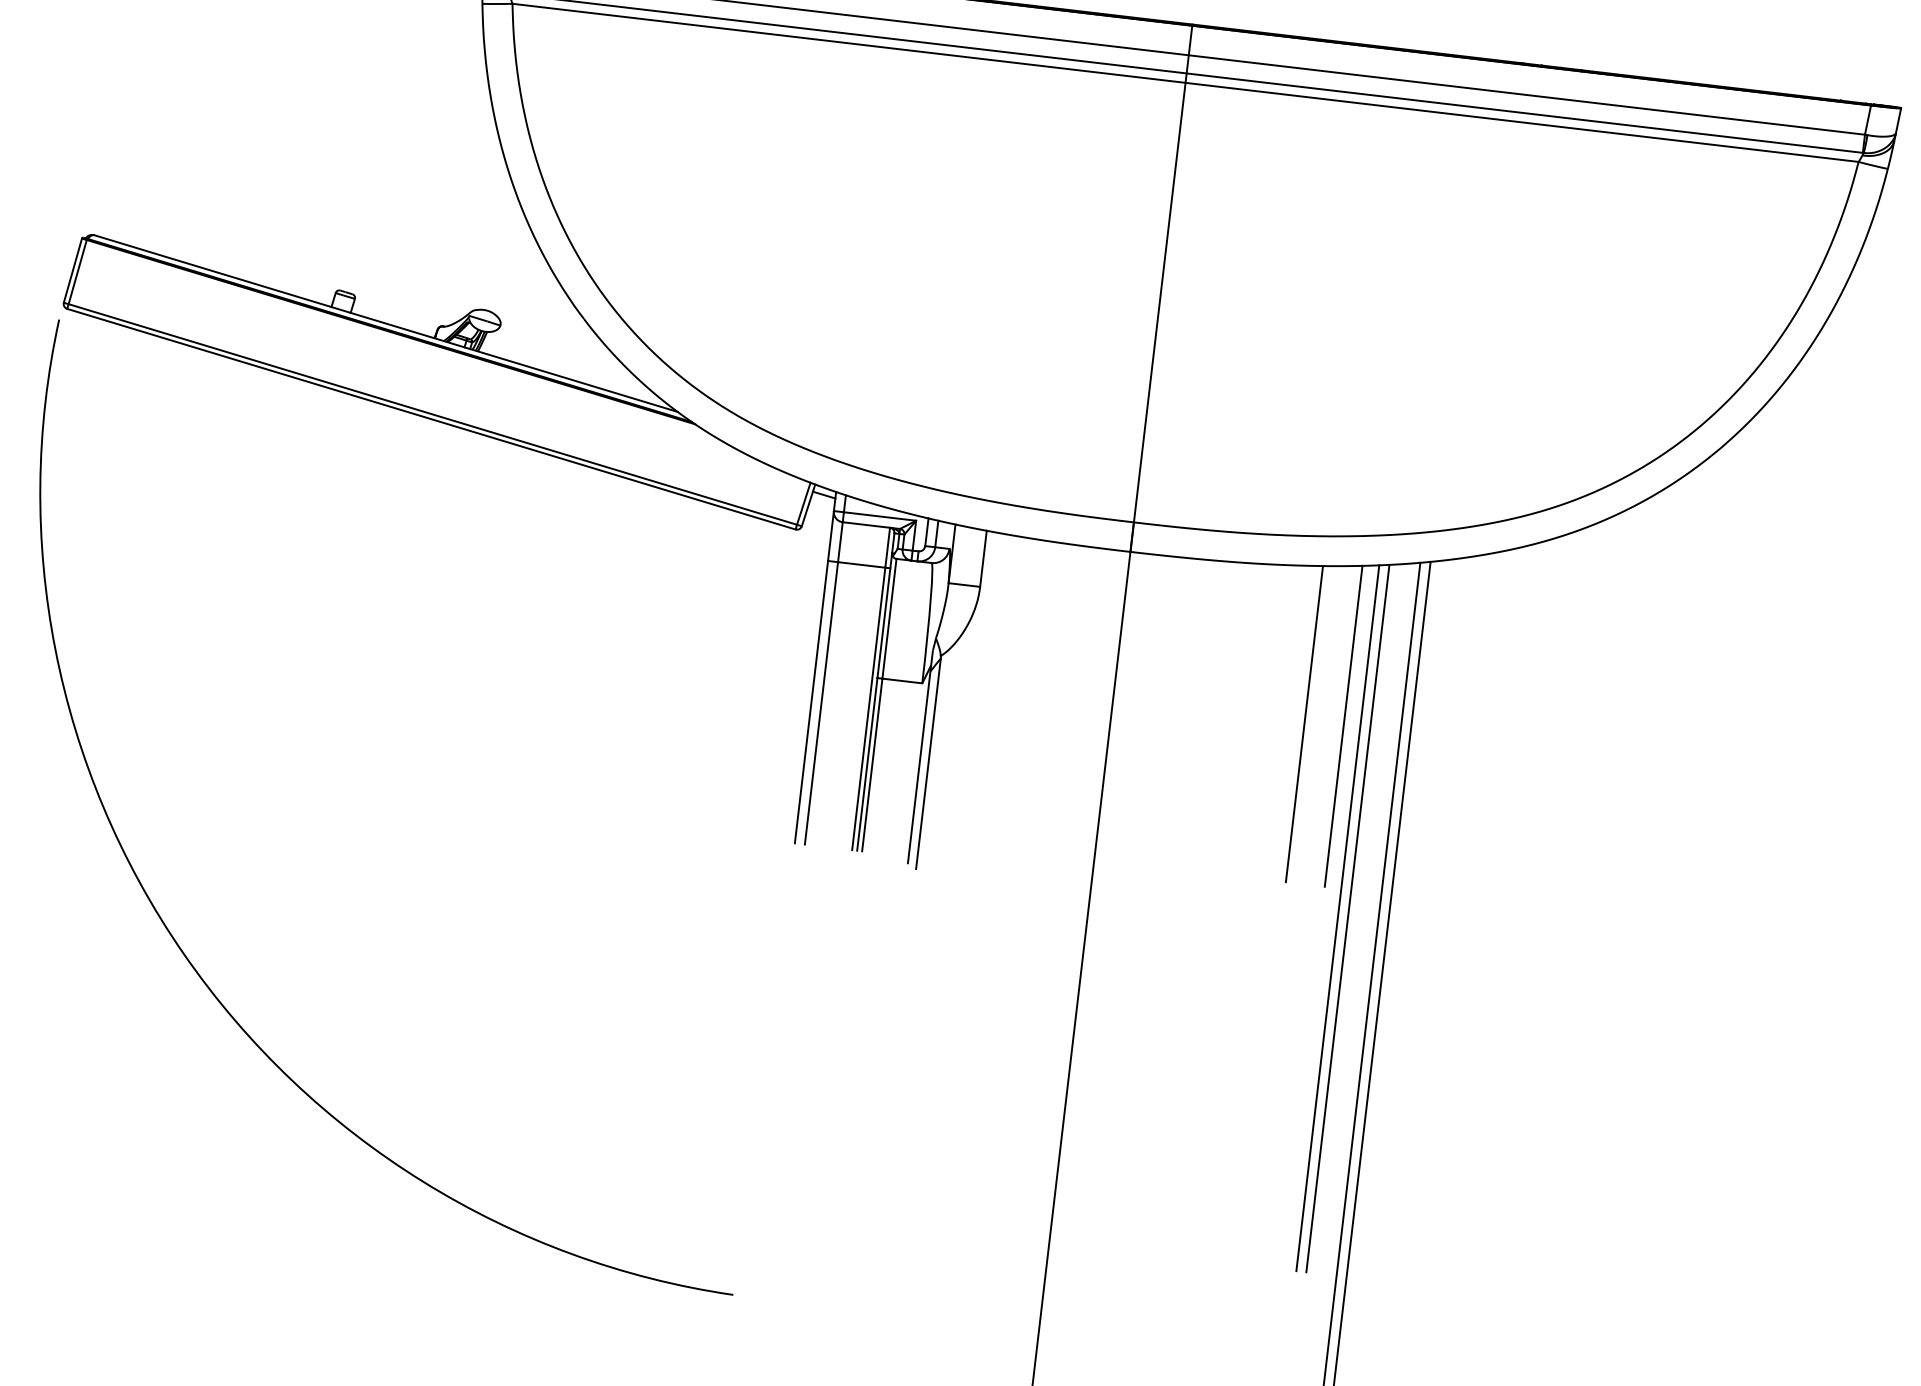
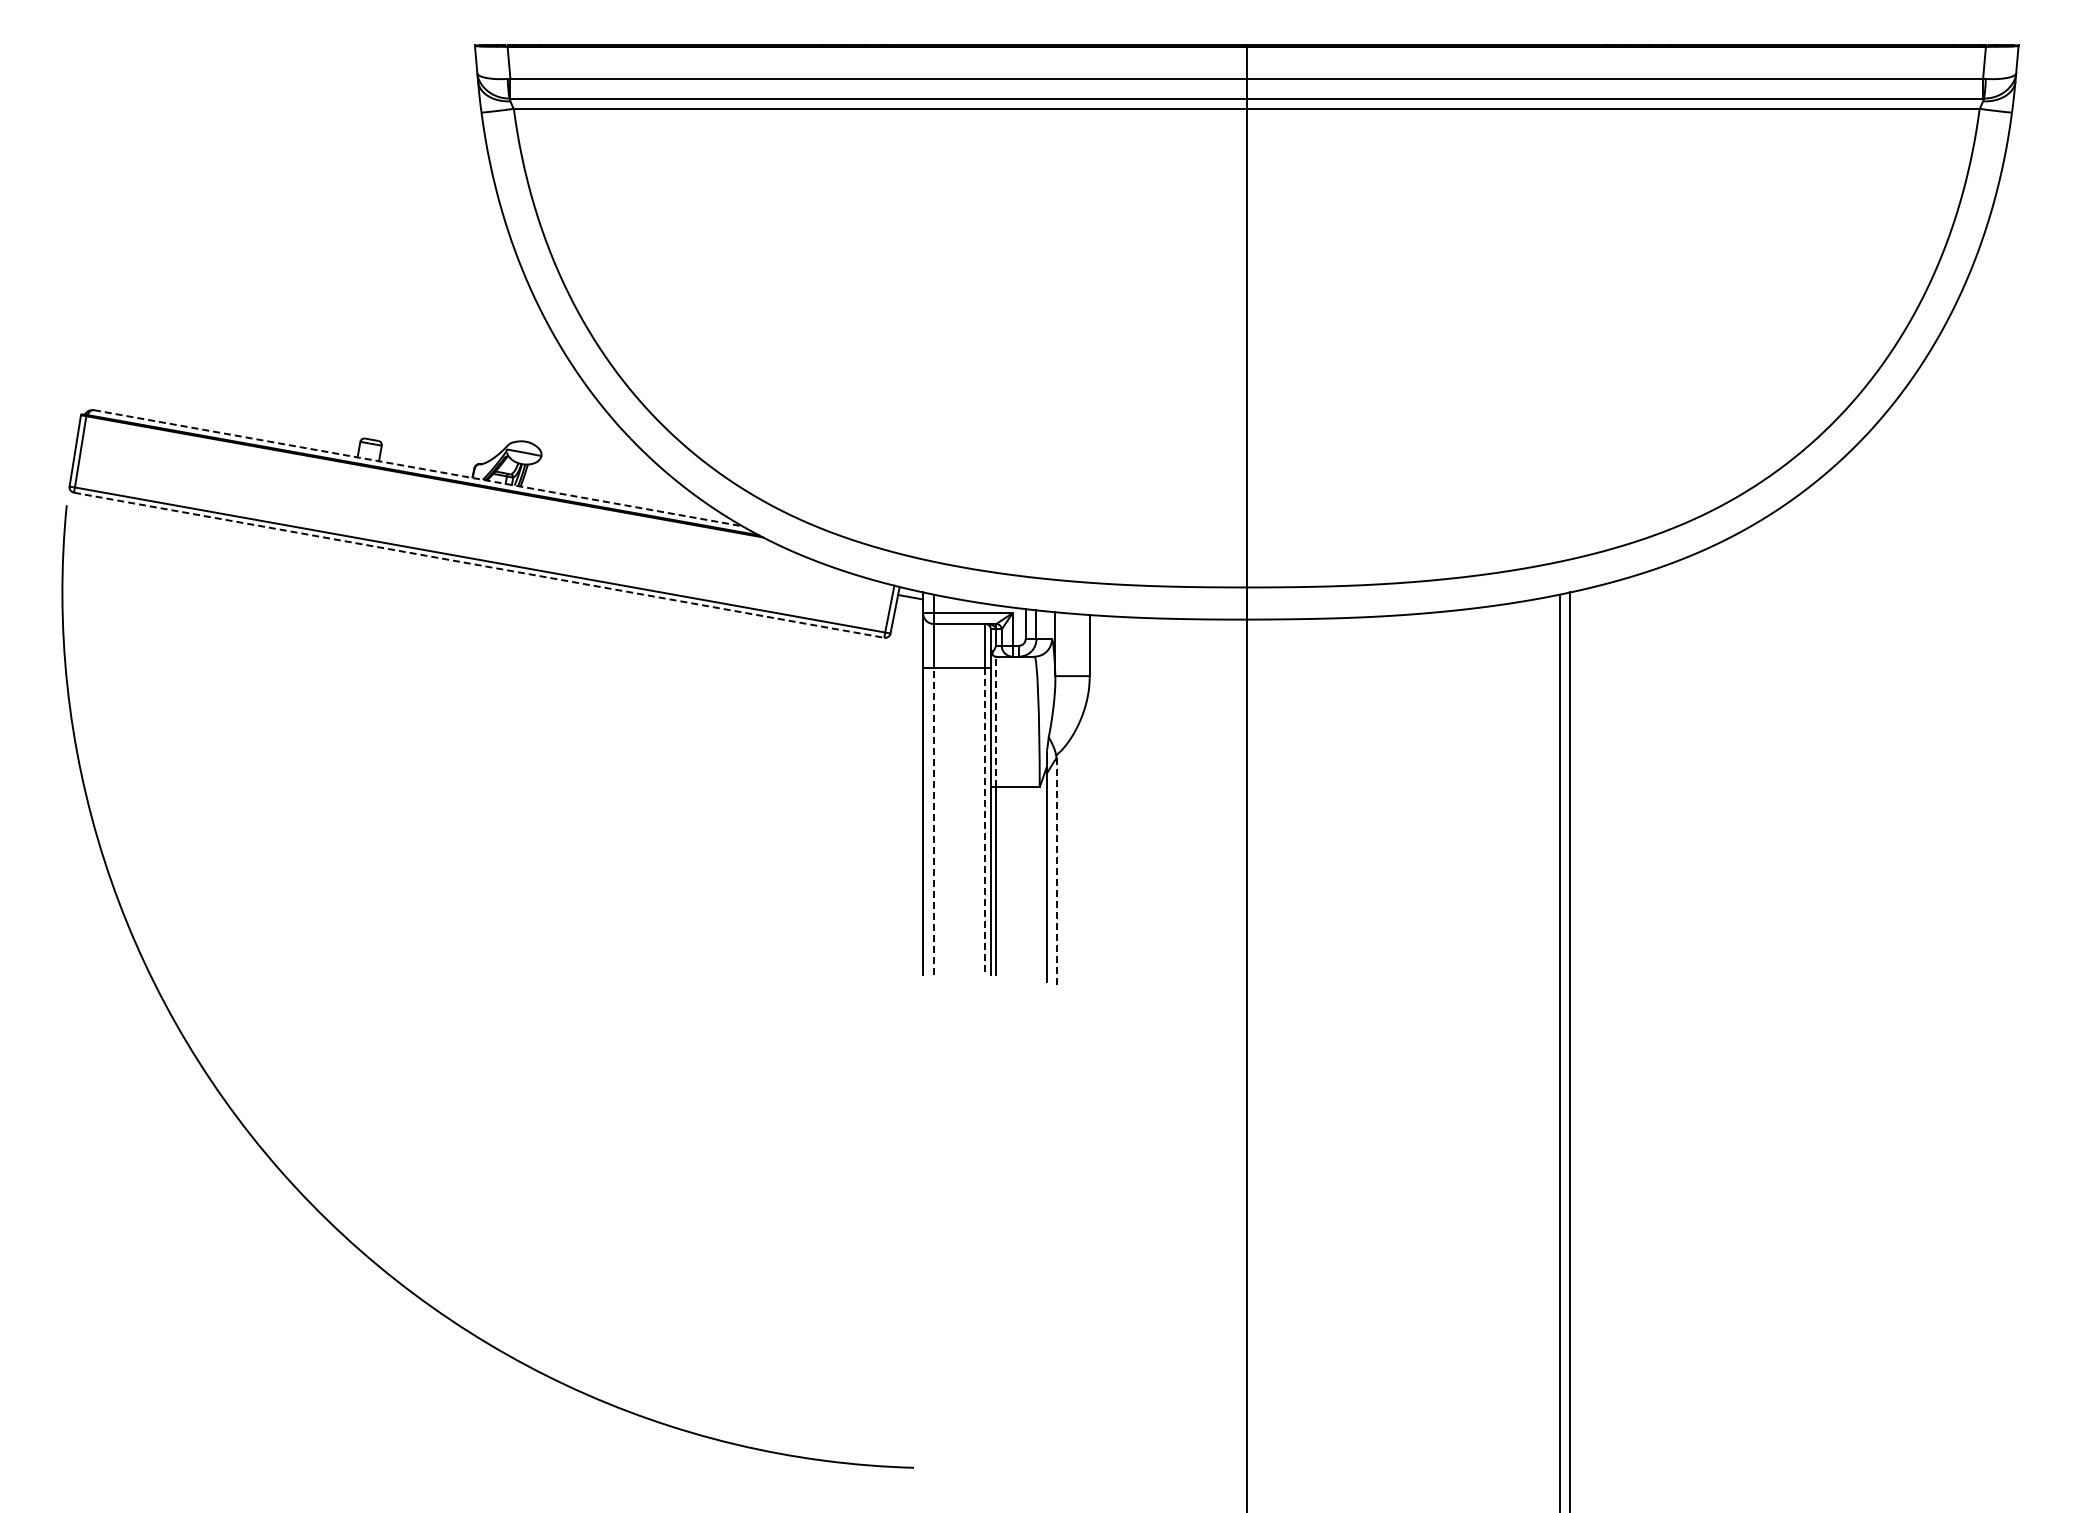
line: (386, 323) -> (418, 468), solid -> dashed
line: (431, 419) -> (479, 565), solid -> dashed
line: (889, 618) -> (996, 721), solid -> dashed
line: (821, 703) -> (933, 821), solid -> dashed
line: (868, 709) -> (985, 821), solid -> dashed
line: (1304, 724) -> (1455, 782), removed
line: (1343, 725) -> (1497, 779), removed
line: (928, 763) -> (1056, 872), solid -> dashed
line: (1337, 917) -> (1515, 986), removed
line: (1347, 918) -> (1526, 985), removed

